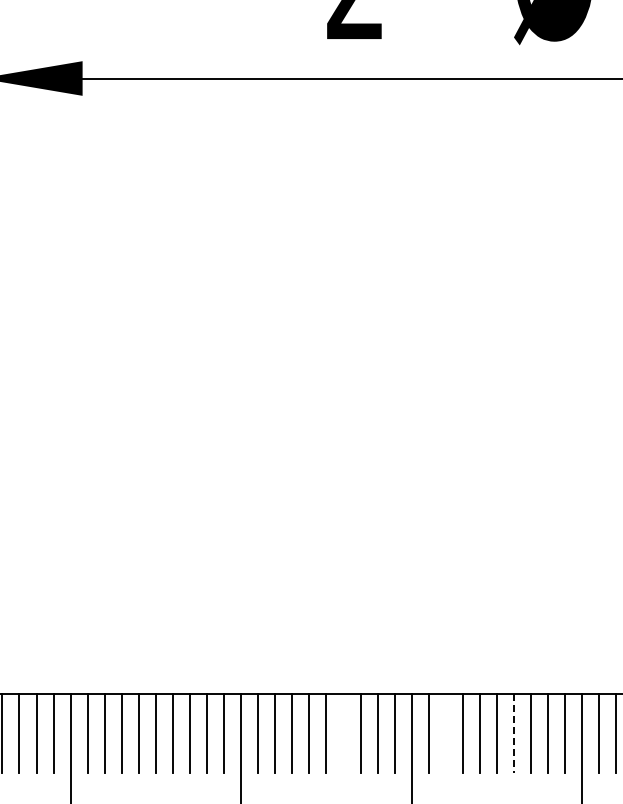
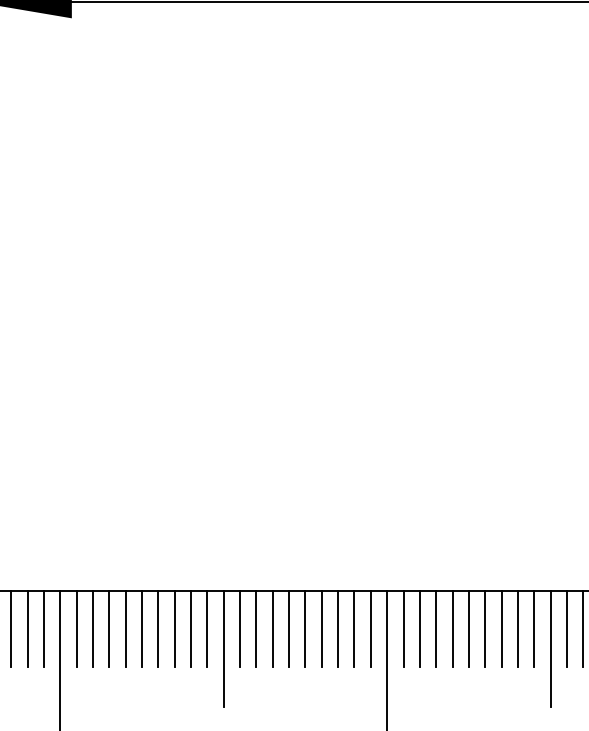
line: (343, 733) -> (321, 629), added
line: (445, 733) -> (419, 629), added
line: (514, 733) -> (485, 629), dashed -> solid

